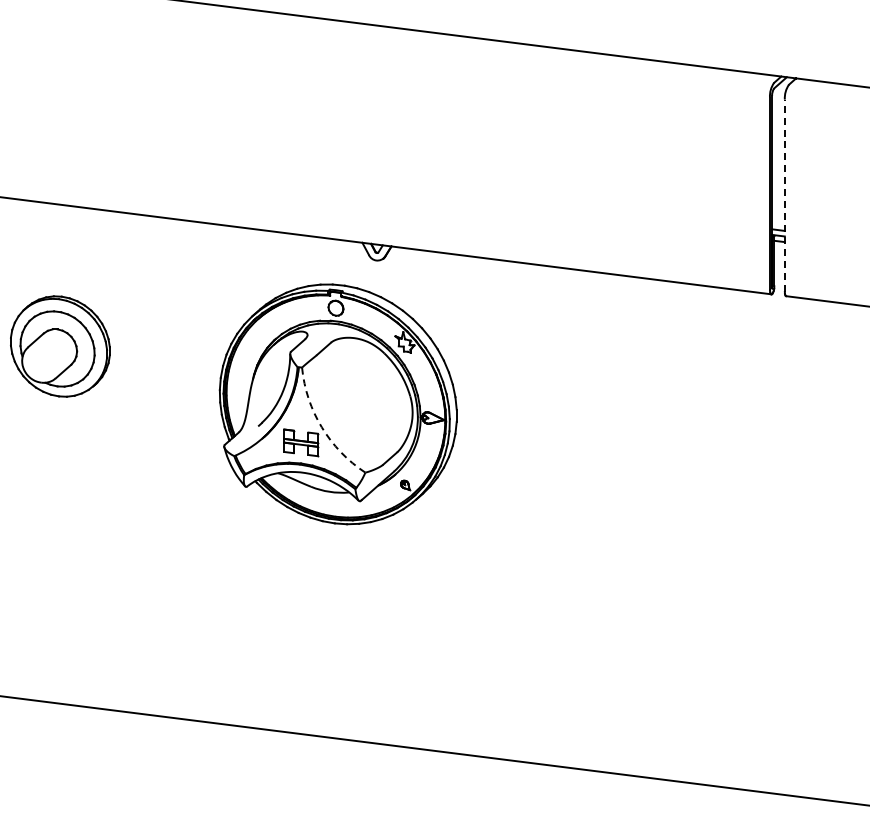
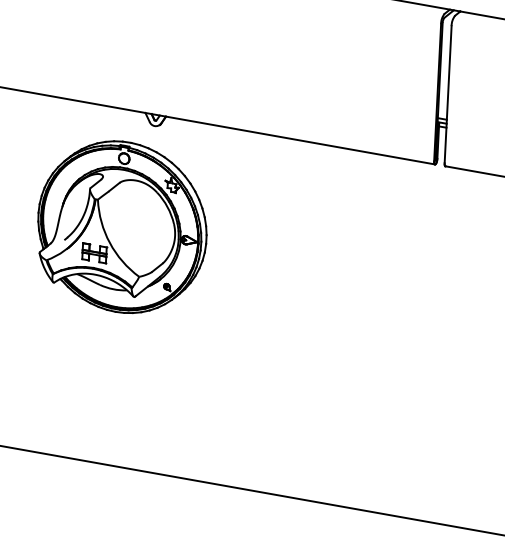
line: (784, 195) -> (447, 94), dashed -> solid
arc: (321, 427) -> (109, 243), dashed -> solid

